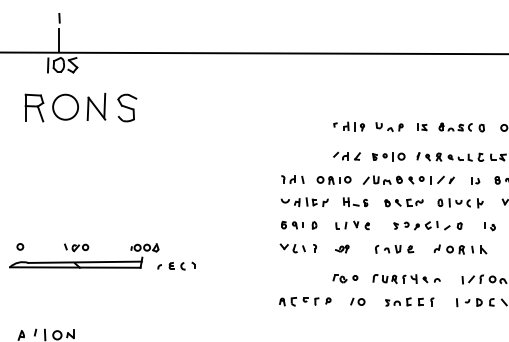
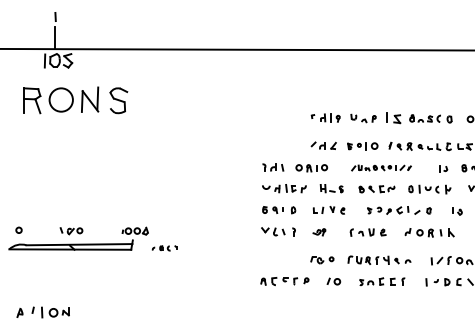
part: (421, 127) -> (393, 118), size x1.6
part: (408, 179) -> (381, 167), size x0.7
part: (176, 266) -> (164, 248), size x0.7

